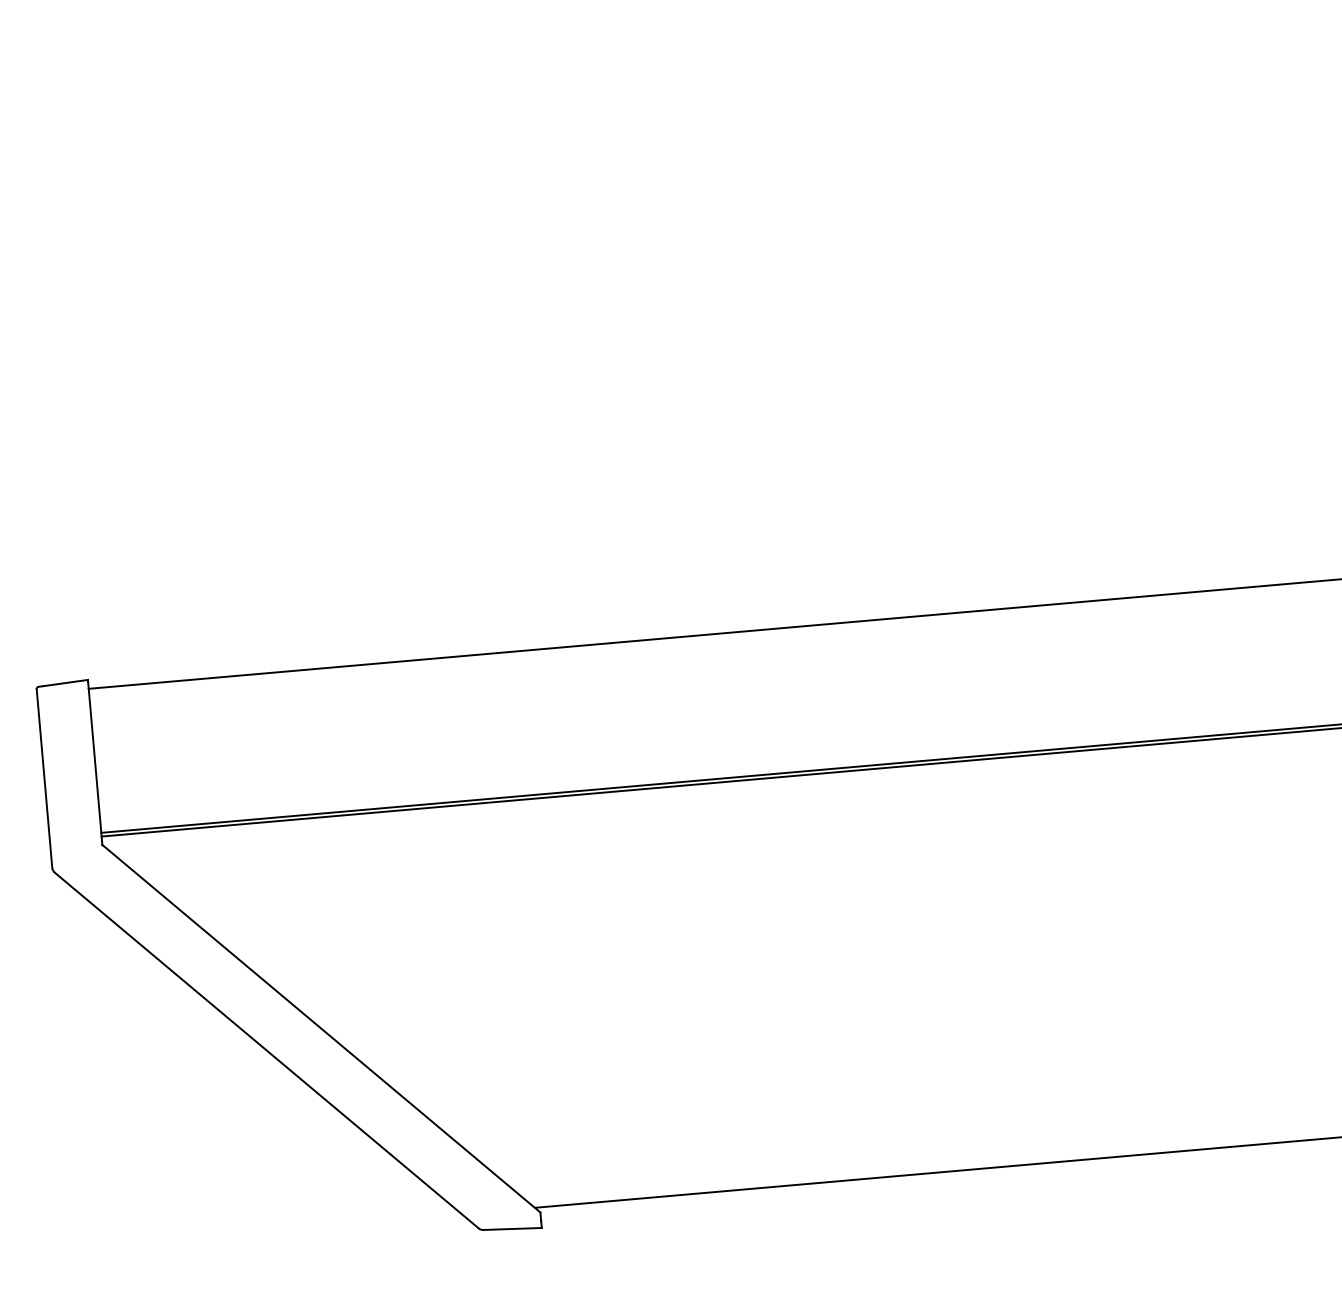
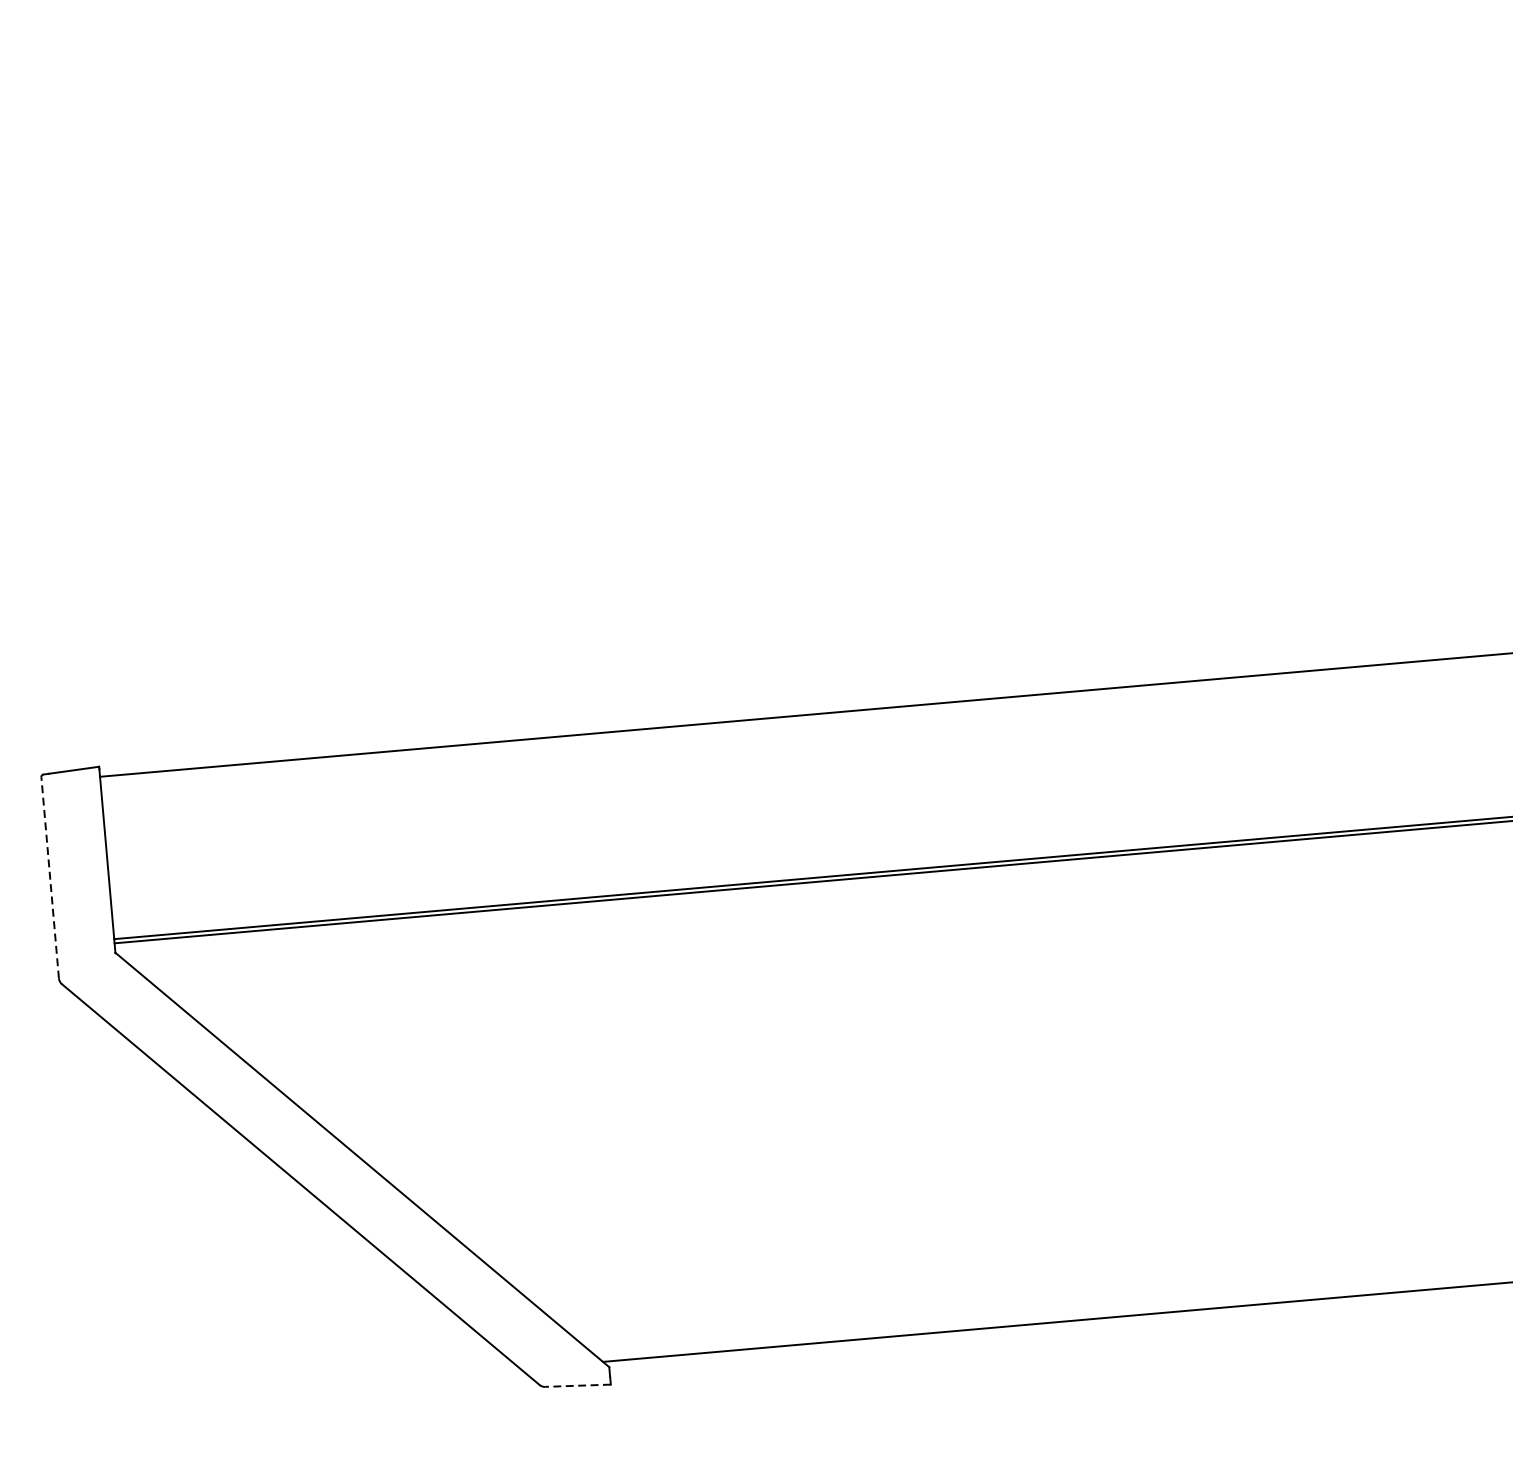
line: (44, 778) -> (50, 877), solid -> dashed
line: (512, 1228) -> (577, 1385), solid -> dashed

